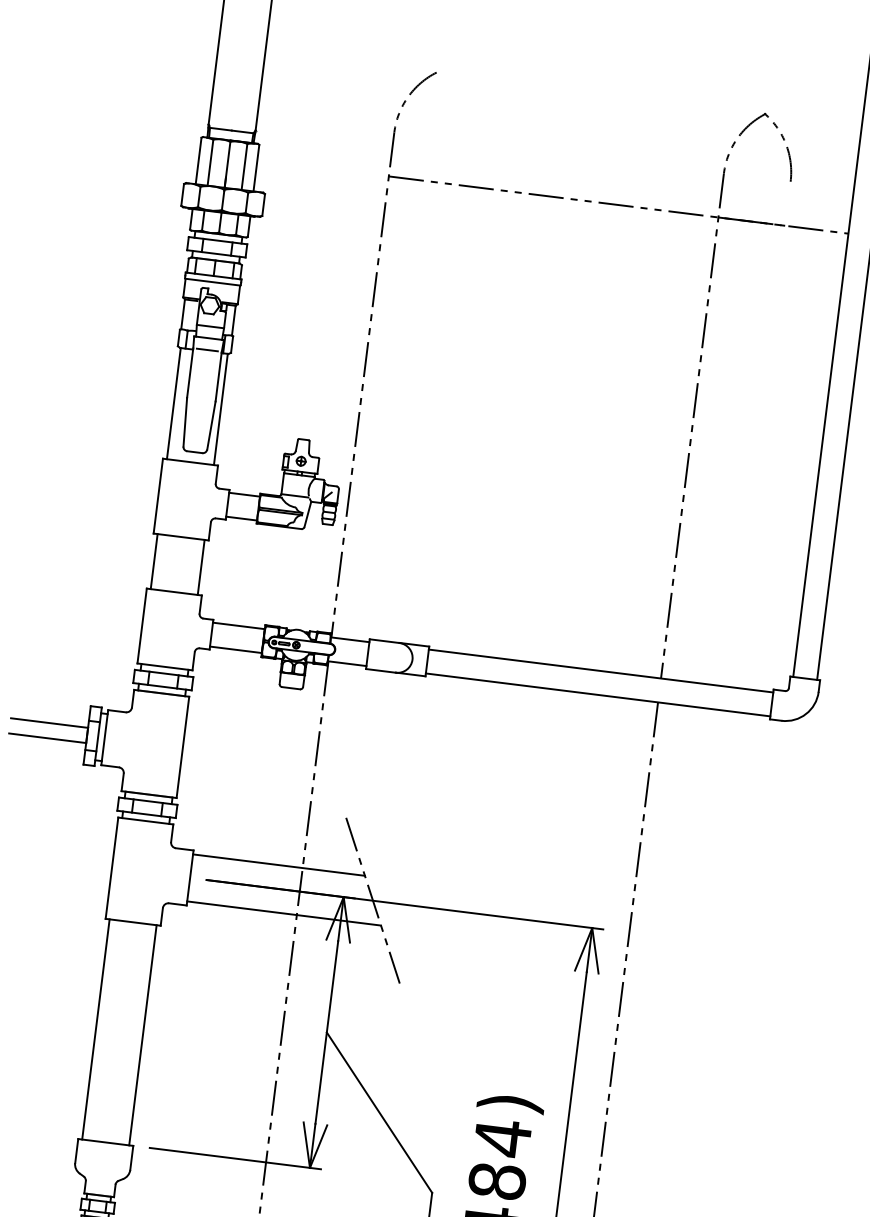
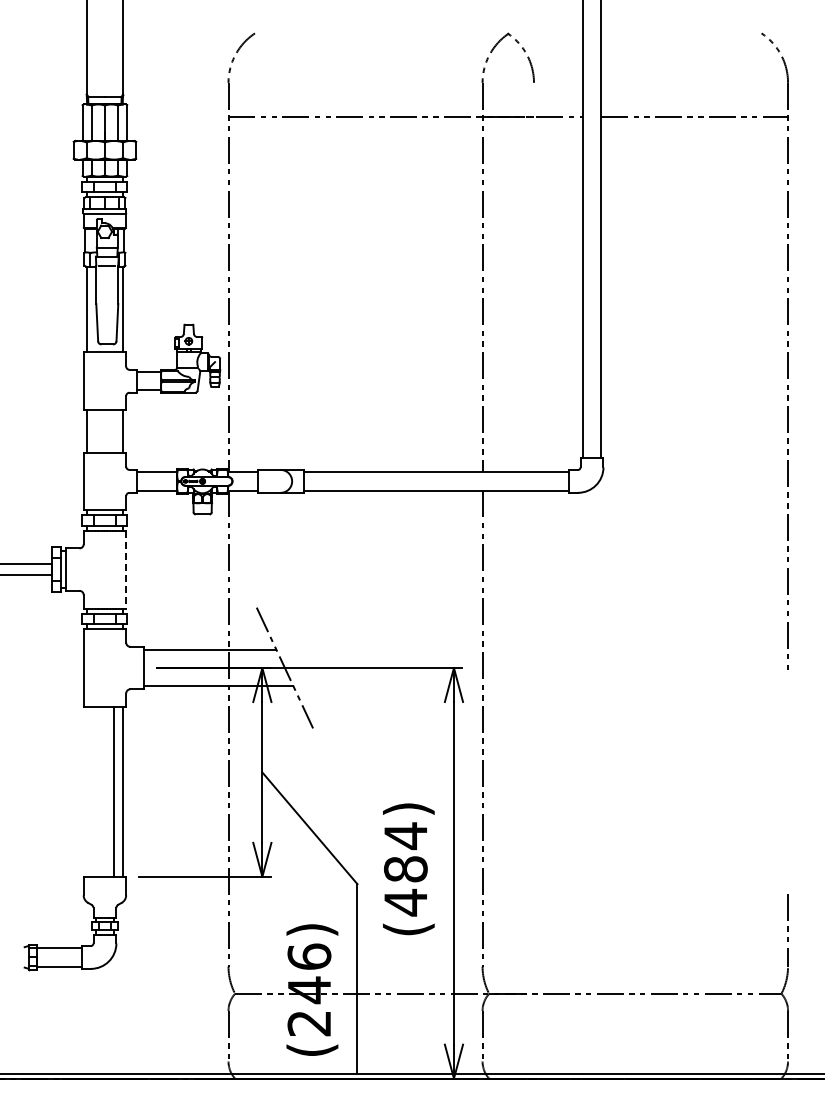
line: (183, 748) -> (126, 570), solid -> dashed
line: (95, 1028) -> (113, 791), moved

